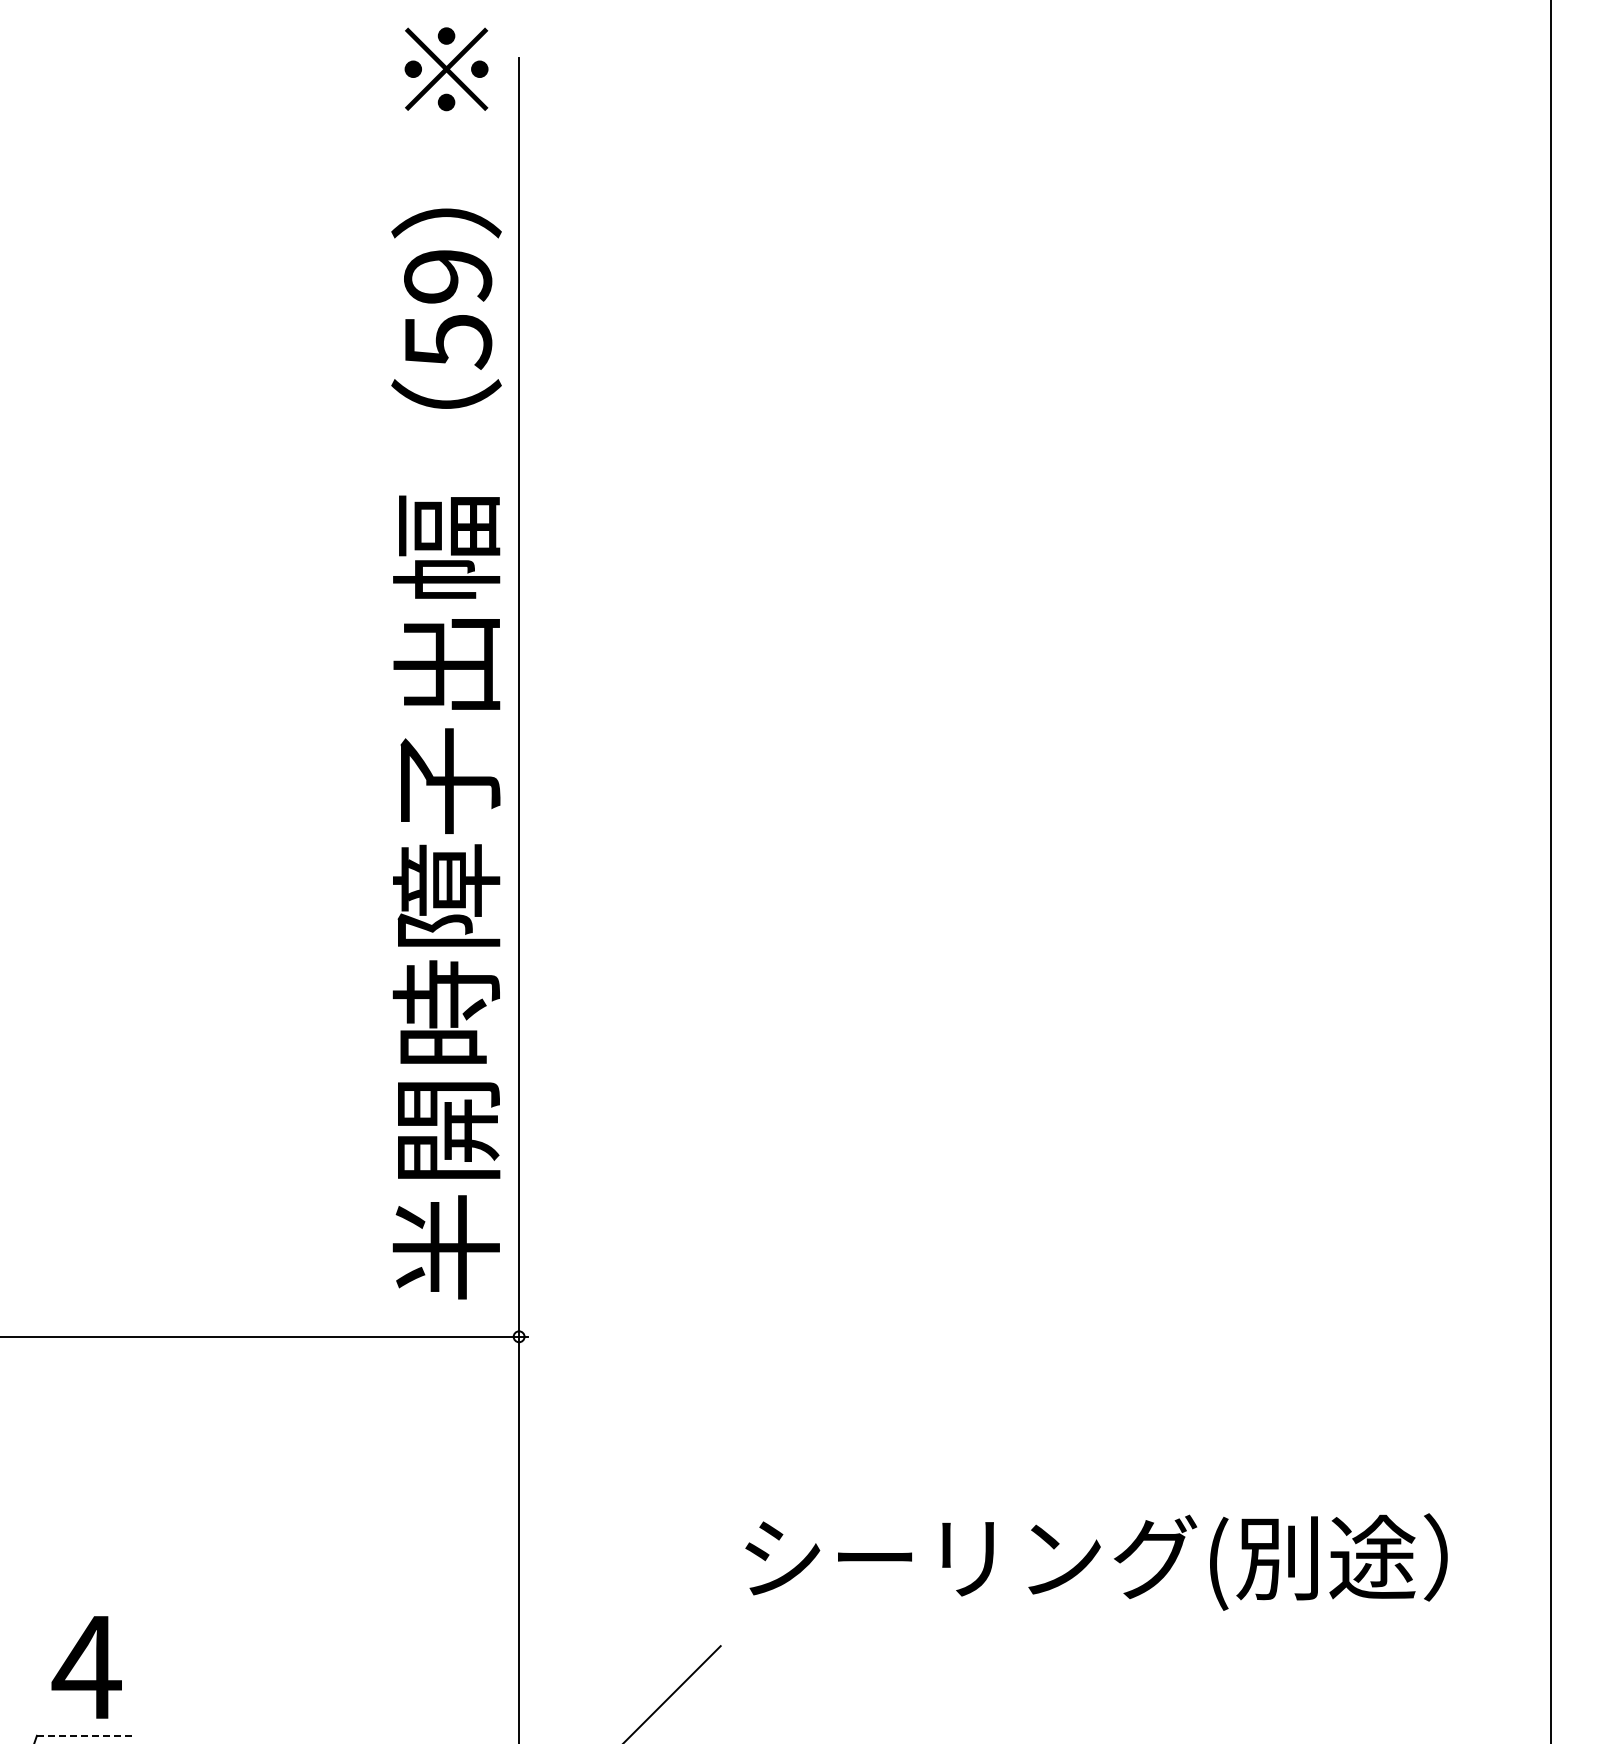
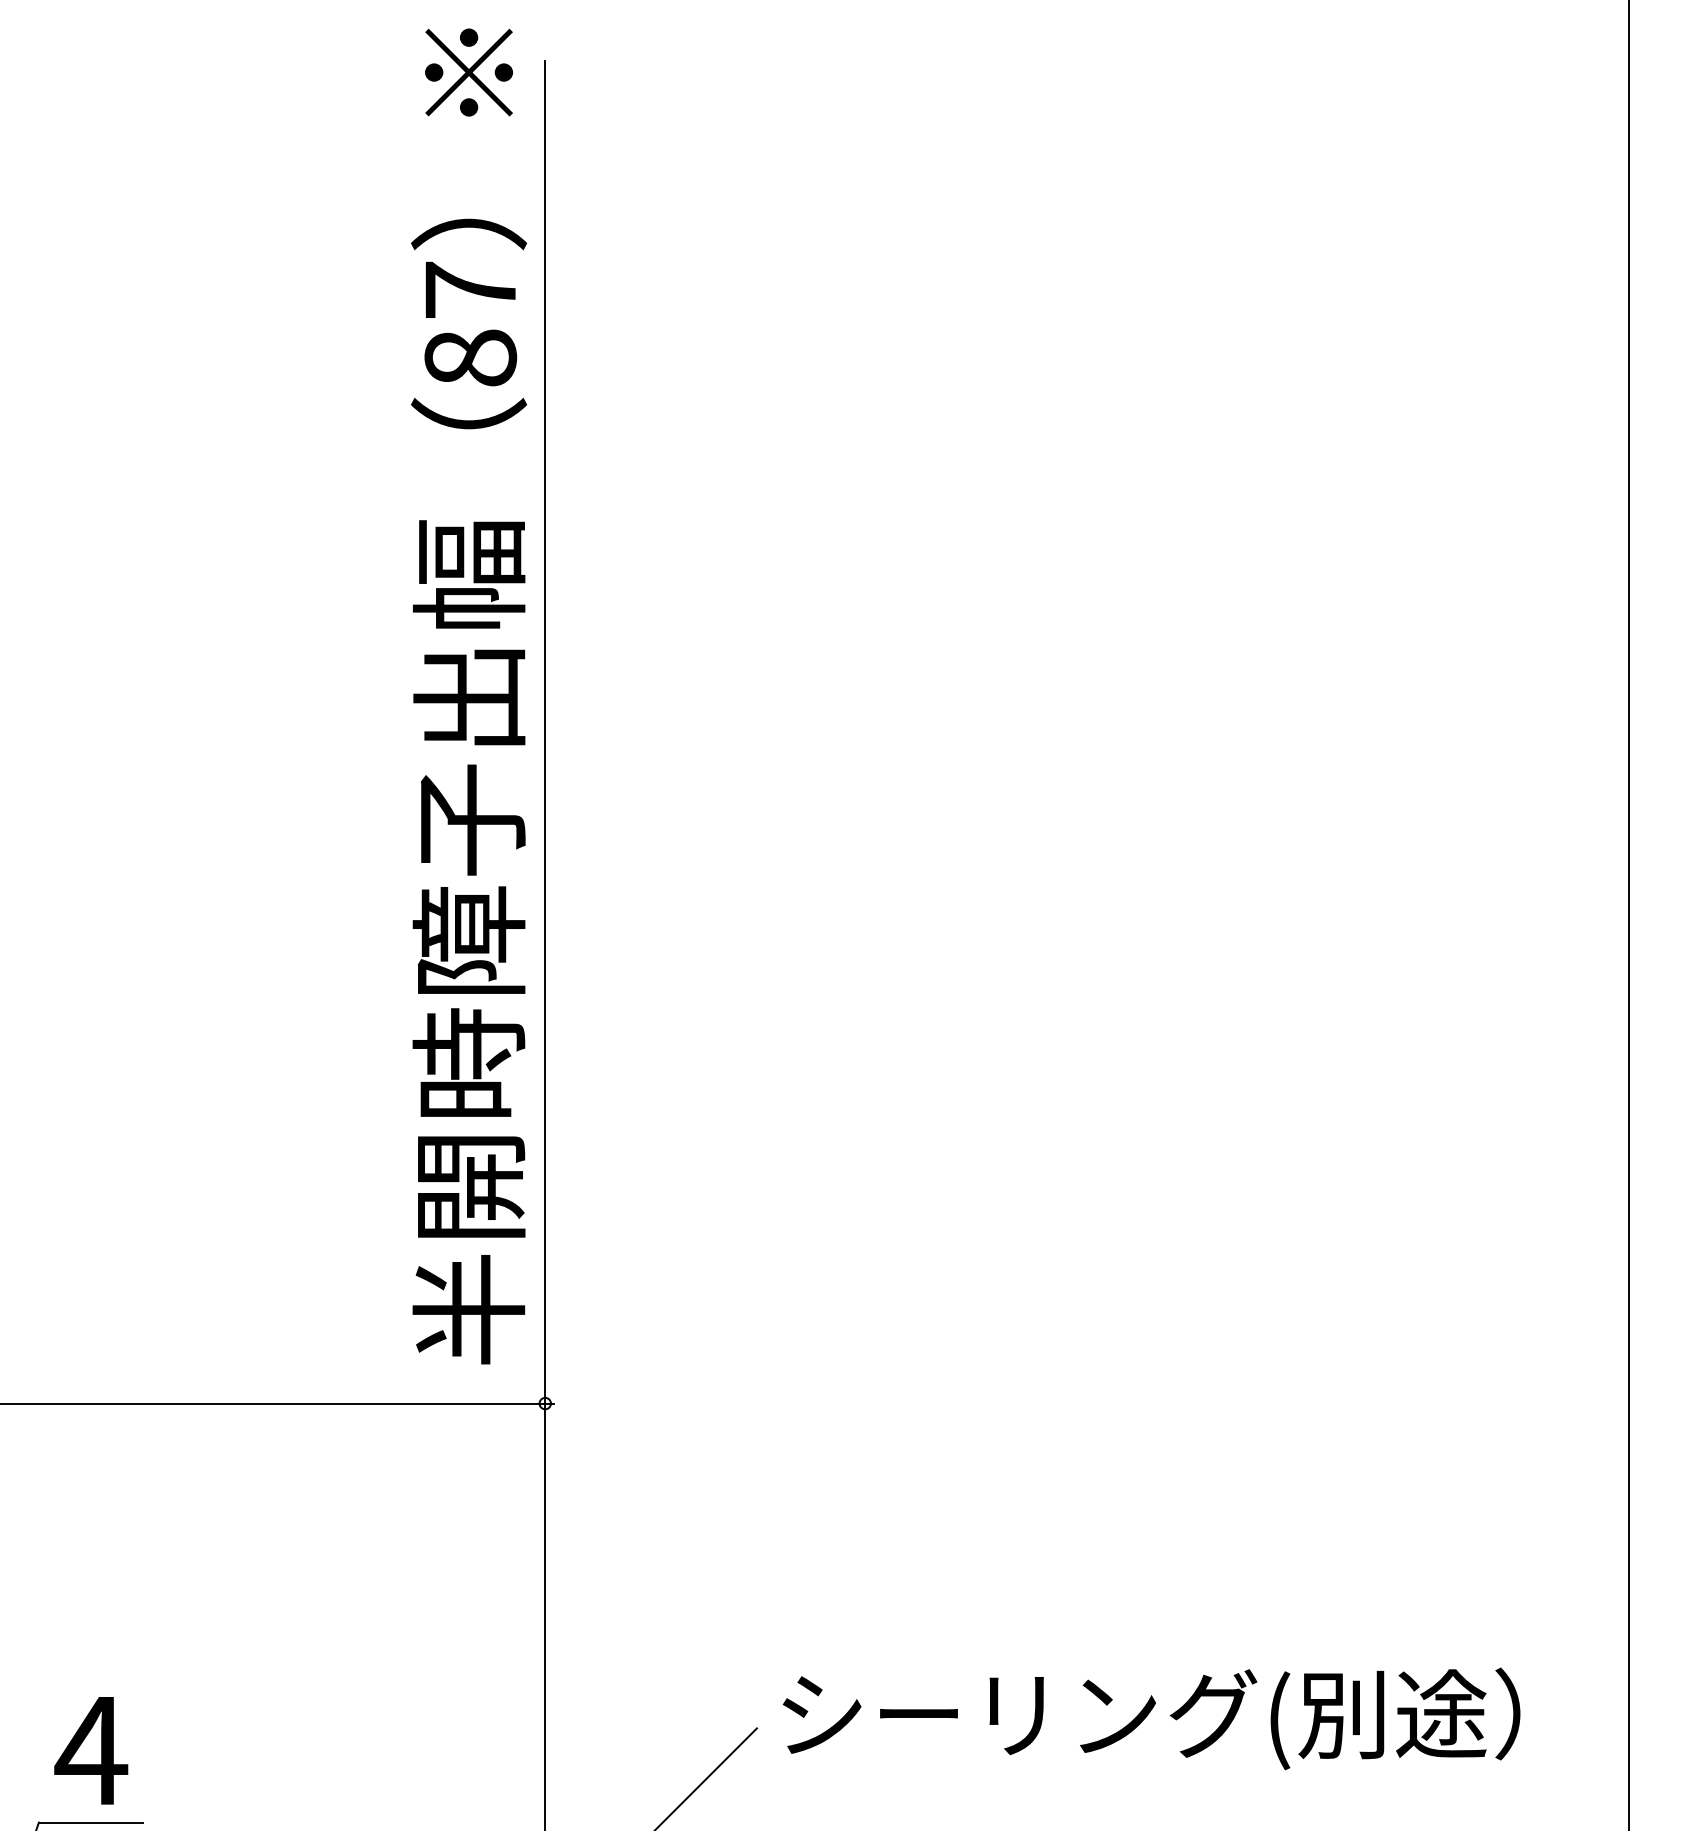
text: (448, 309) -> (471, 324), 59 -> 87
text: (1096, 1561) -> (1151, 1718), moved
line: (86, 1735) -> (90, 1822), dashed -> solid

